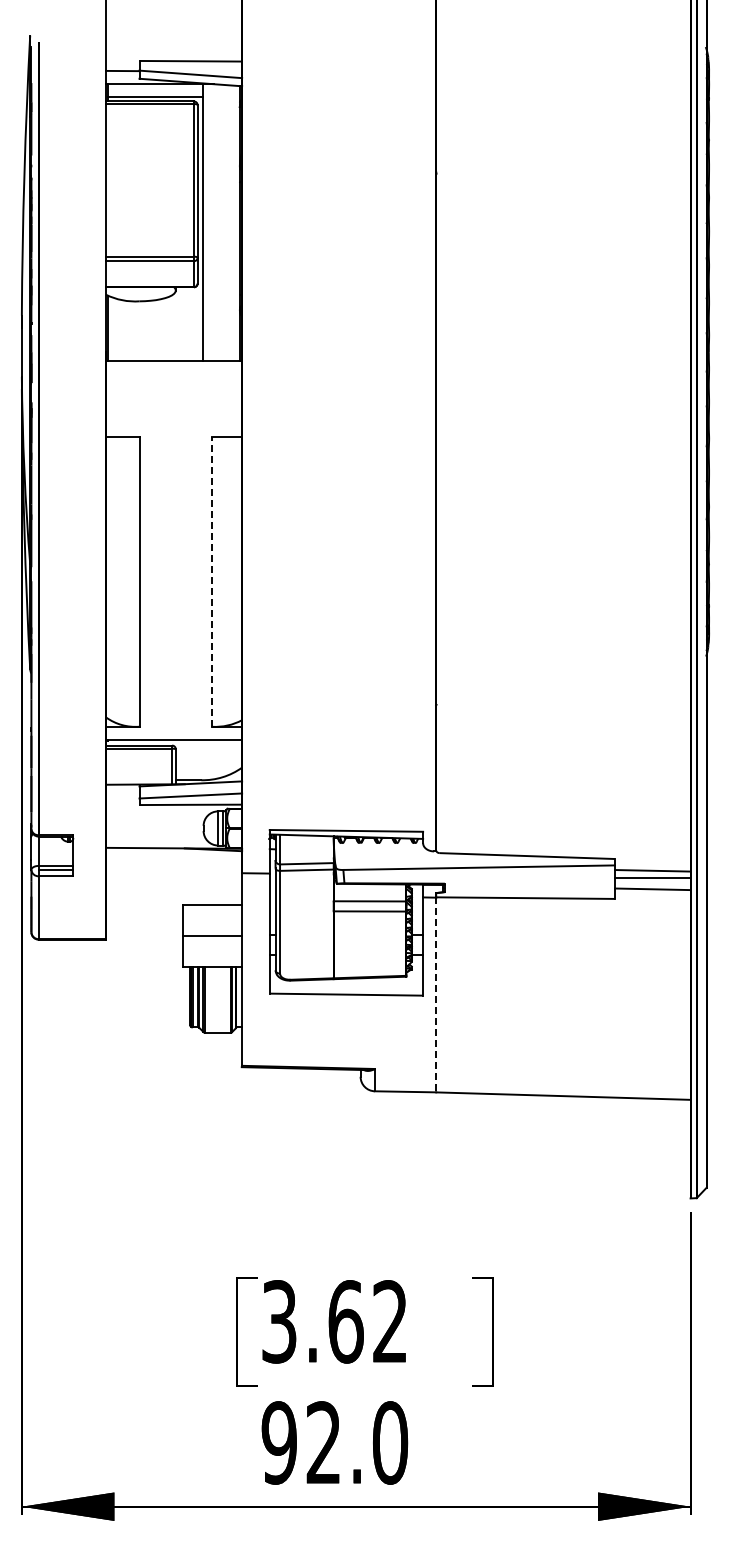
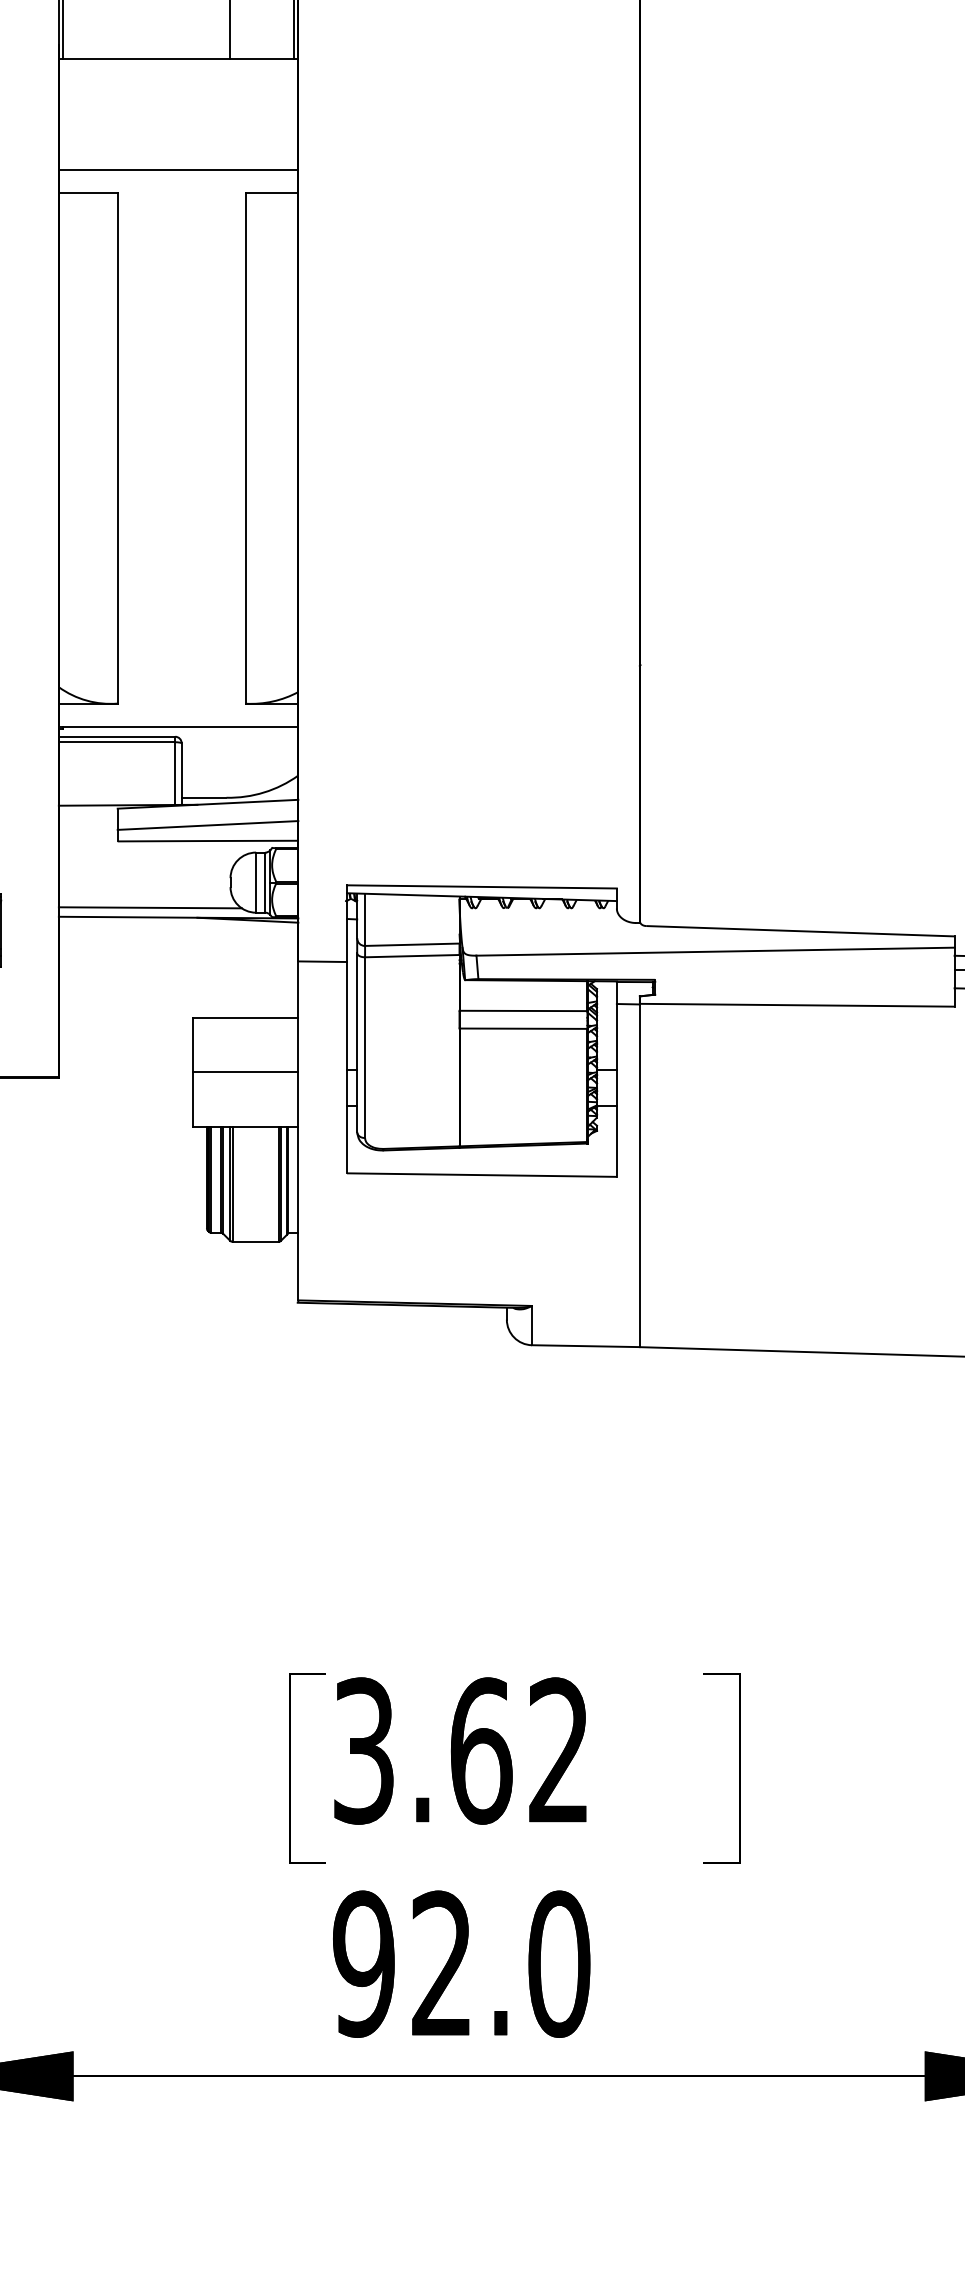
line: (174, 423) -> (179, 169), added
line: (212, 581) -> (246, 447), dashed -> solid
line: (158, 842) -> (151, 907), added
line: (436, 994) -> (640, 1174), dashed -> solid

